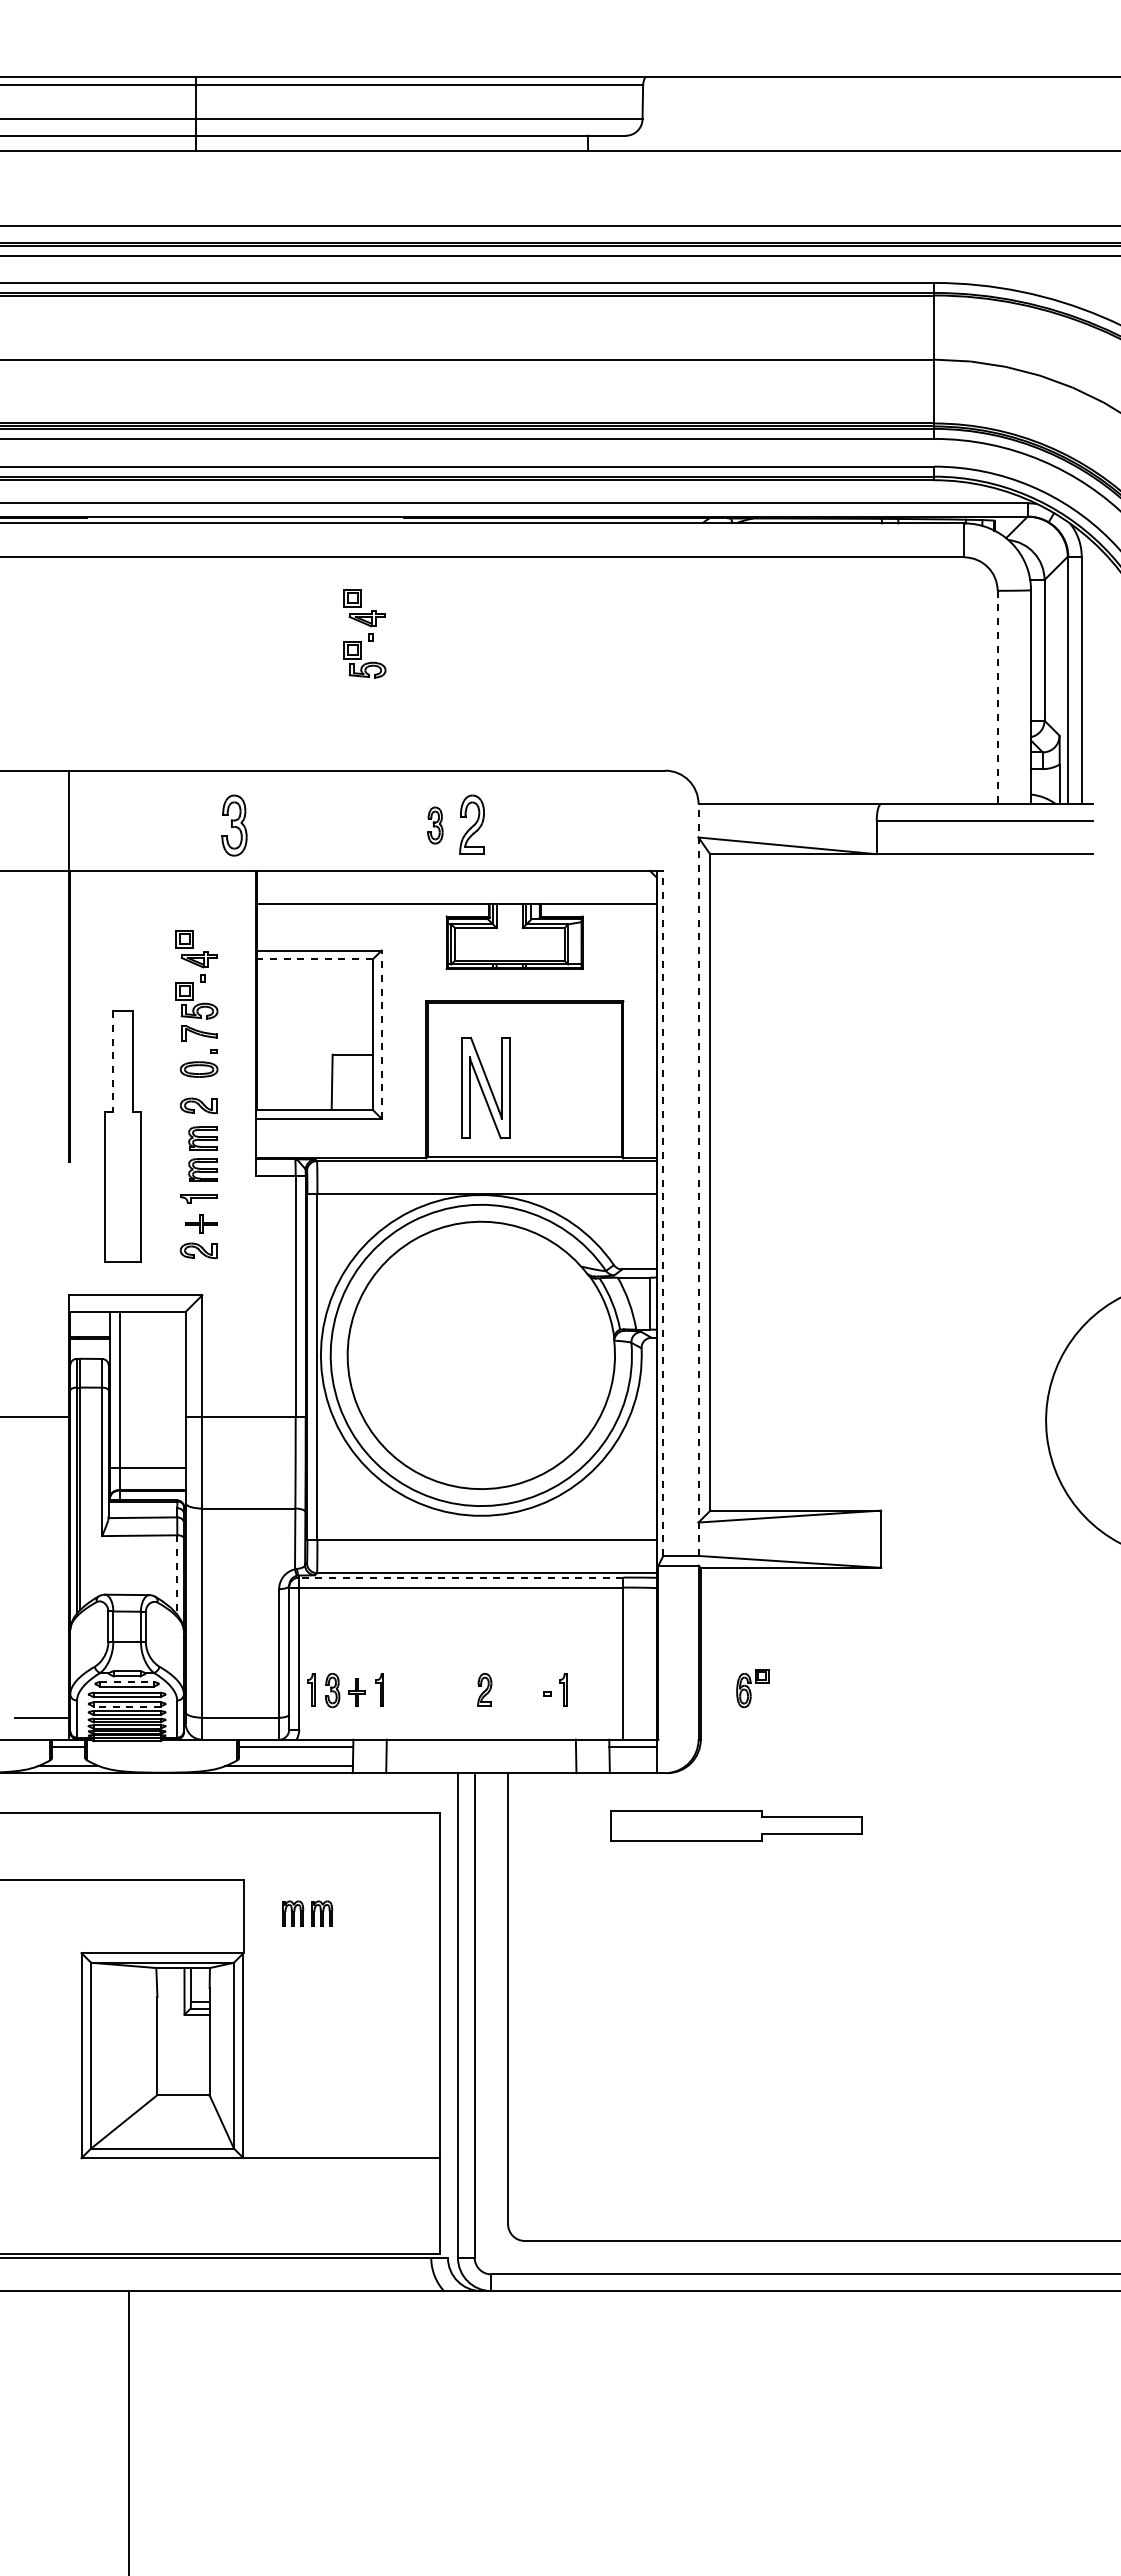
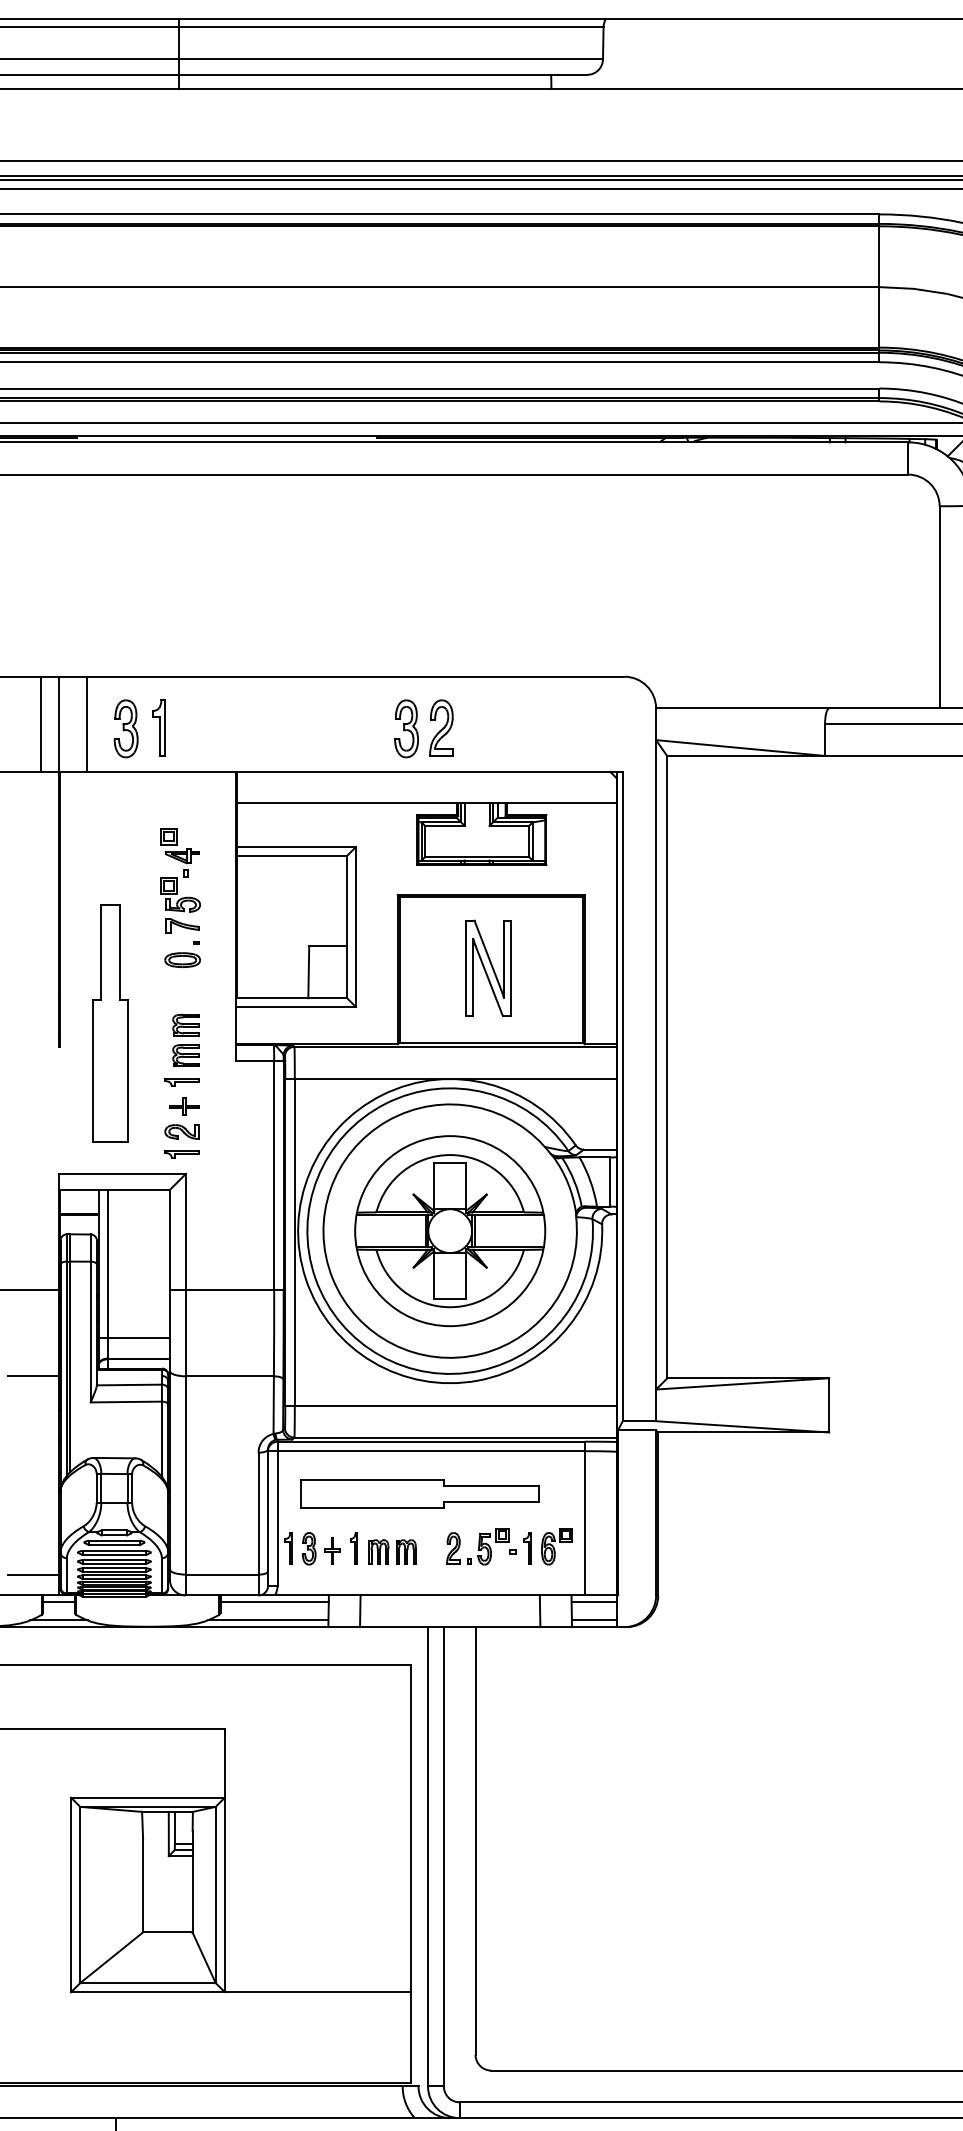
part: (364, 633) -> (339, 546), removed
line: (997, 697) -> (939, 607), dashed -> solid
line: (49, 820) -> (40, 724), added
line: (98, 820) -> (87, 724), added
part: (173, 824) -> (158, 727), added
part: (234, 825) -> (126, 728), moved
part: (435, 825) -> (406, 728), size x1.67
line: (314, 959) -> (292, 855), dashed -> solid
line: (381, 1034) -> (355, 926), dashed -> solid
line: (112, 1061) -> (100, 952), dashed -> solid
part: (485, 1088) -> (488, 968), moved
part: (198, 1105) -> (182, 994), removed
line: (698, 1180) -> (656, 1065), dashed -> solid
line: (663, 1213) -> (622, 1096), dashed -> solid
part: (198, 1274) -> (182, 1154), added
part: (481, 1355) -> (450, 1231), added
line: (41, 1508) -> (33, 1376), added
line: (177, 1574) -> (162, 1438), dashed -> solid
line: (460, 1577) -> (430, 1441), dashed -> solid
line: (127, 1681) -> (114, 1540), dashed -> solid
part: (521, 1688) -> (488, 1546), added
part: (752, 1688) -> (556, 1546), moved
line: (126, 1706) -> (113, 1563), dashed -> solid
line: (632, 1766) -> (593, 1620), added
part: (736, 1825) -> (420, 1493), moved
part: (307, 1913) -> (392, 1551), moved

